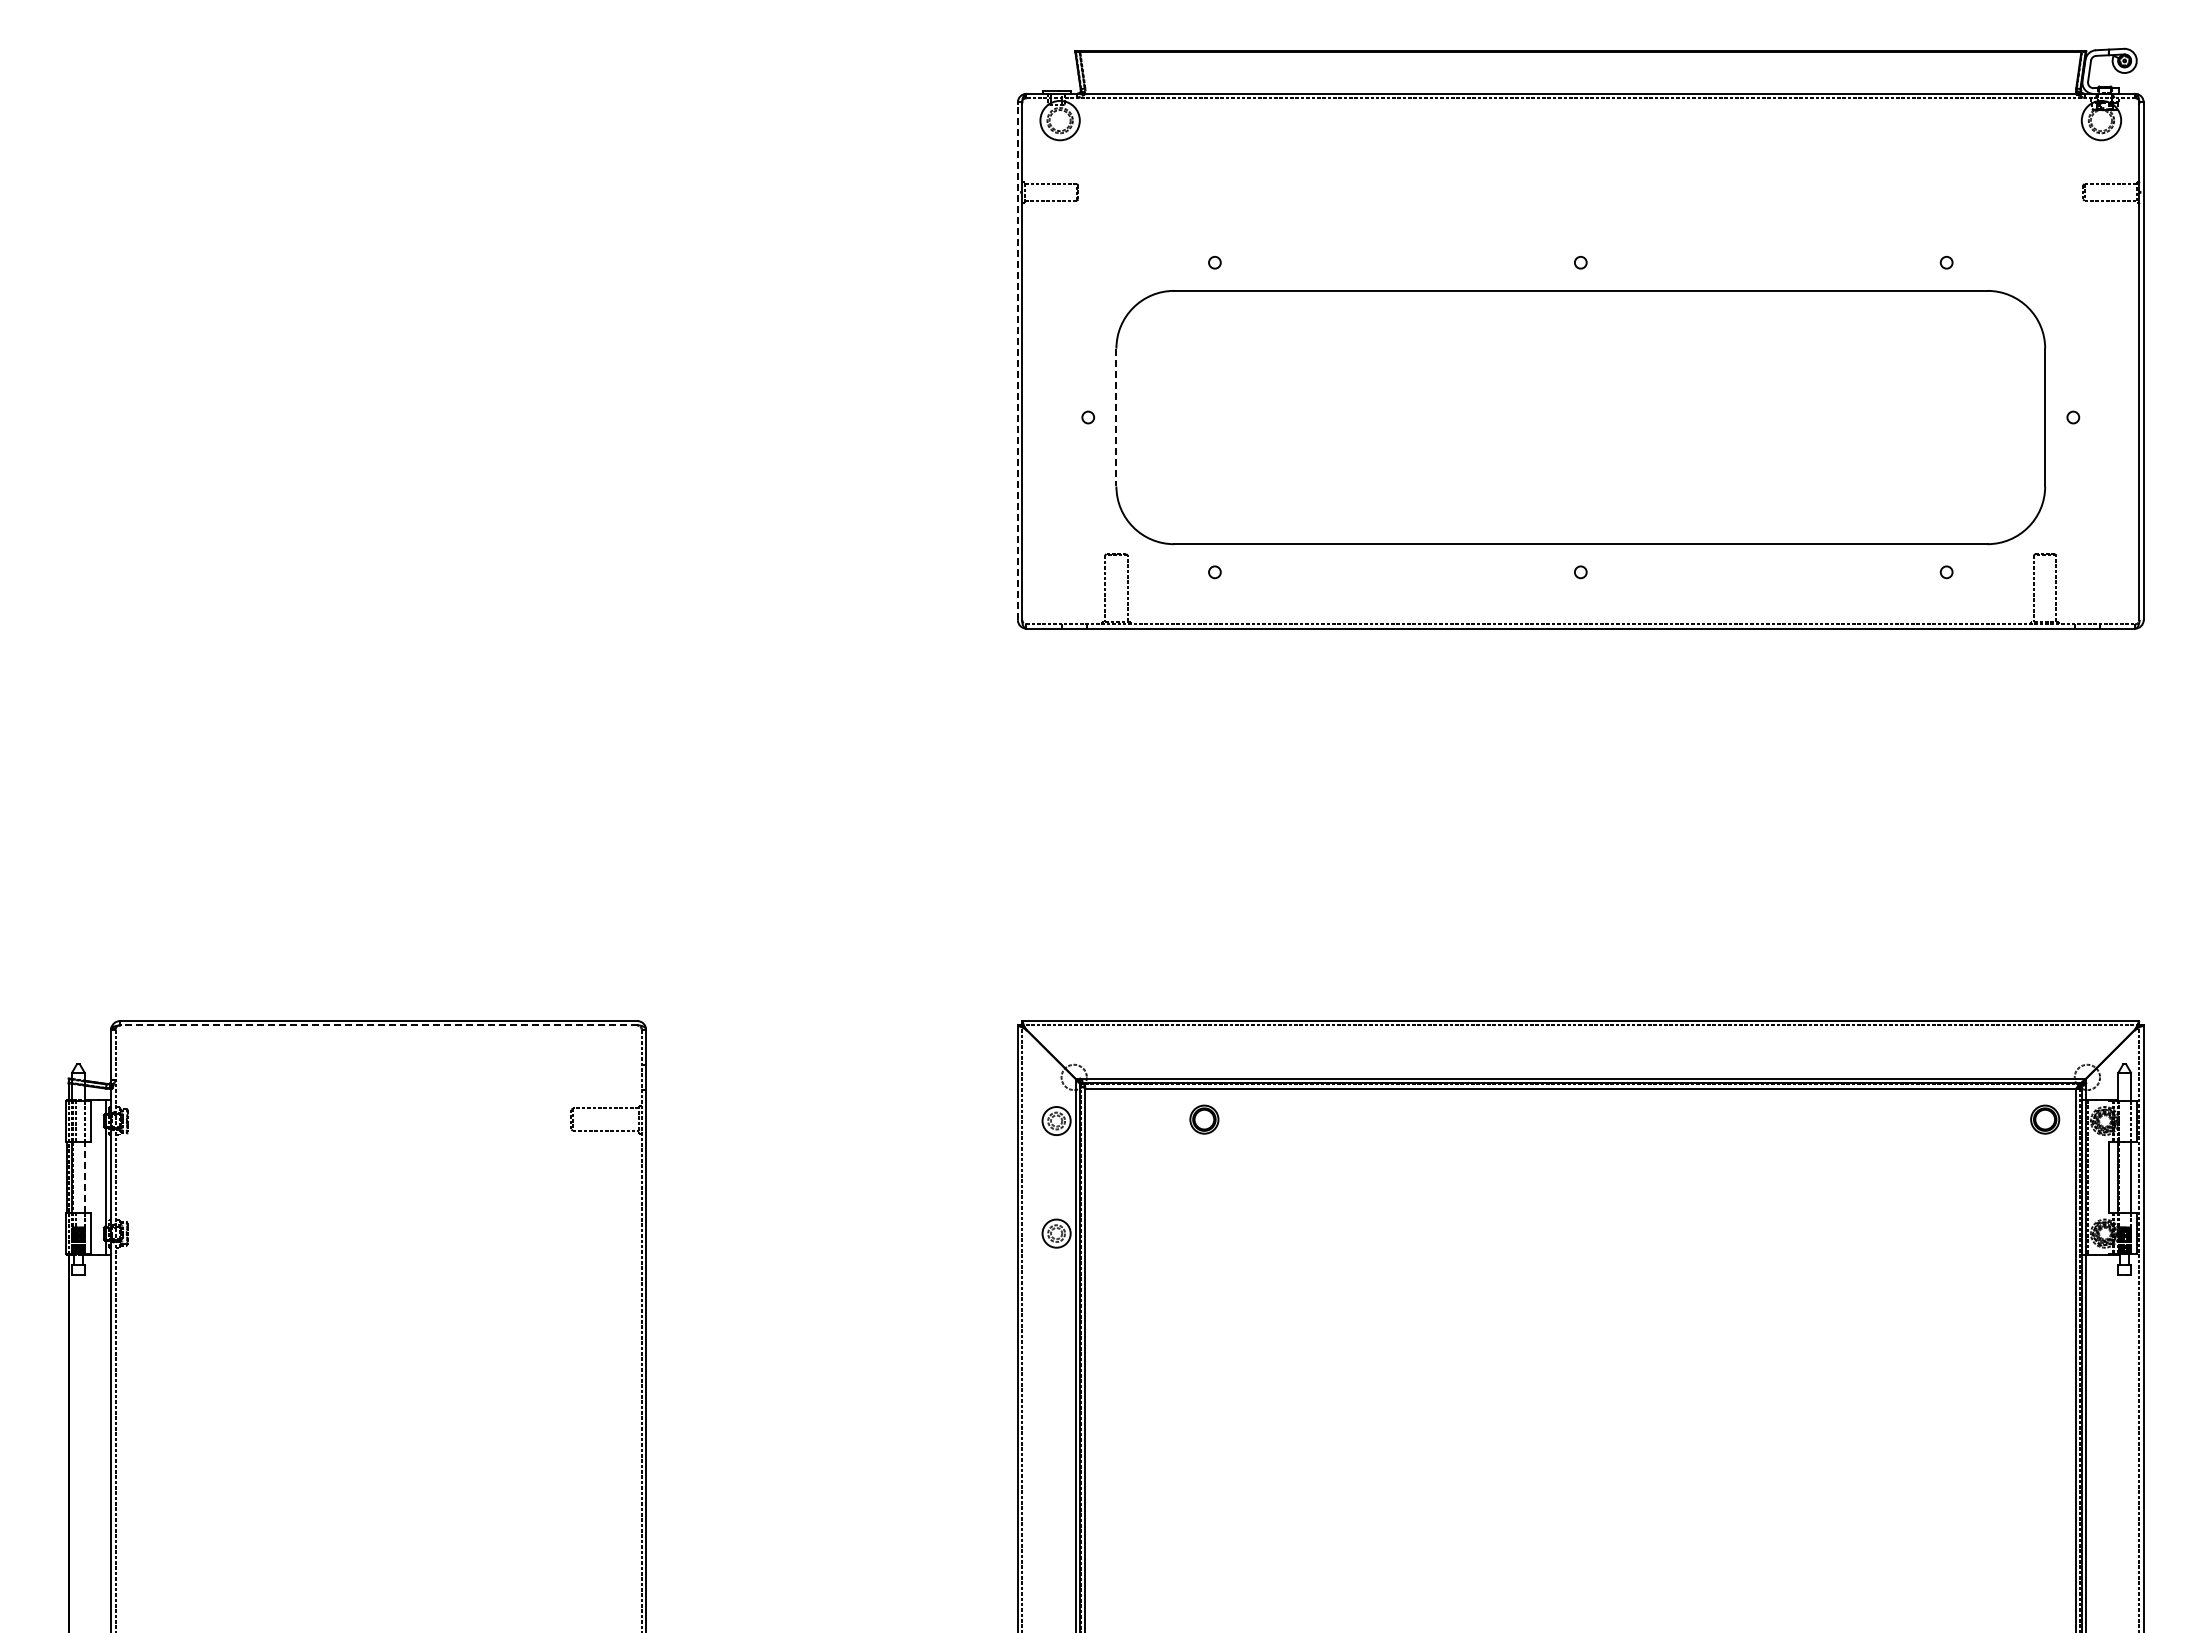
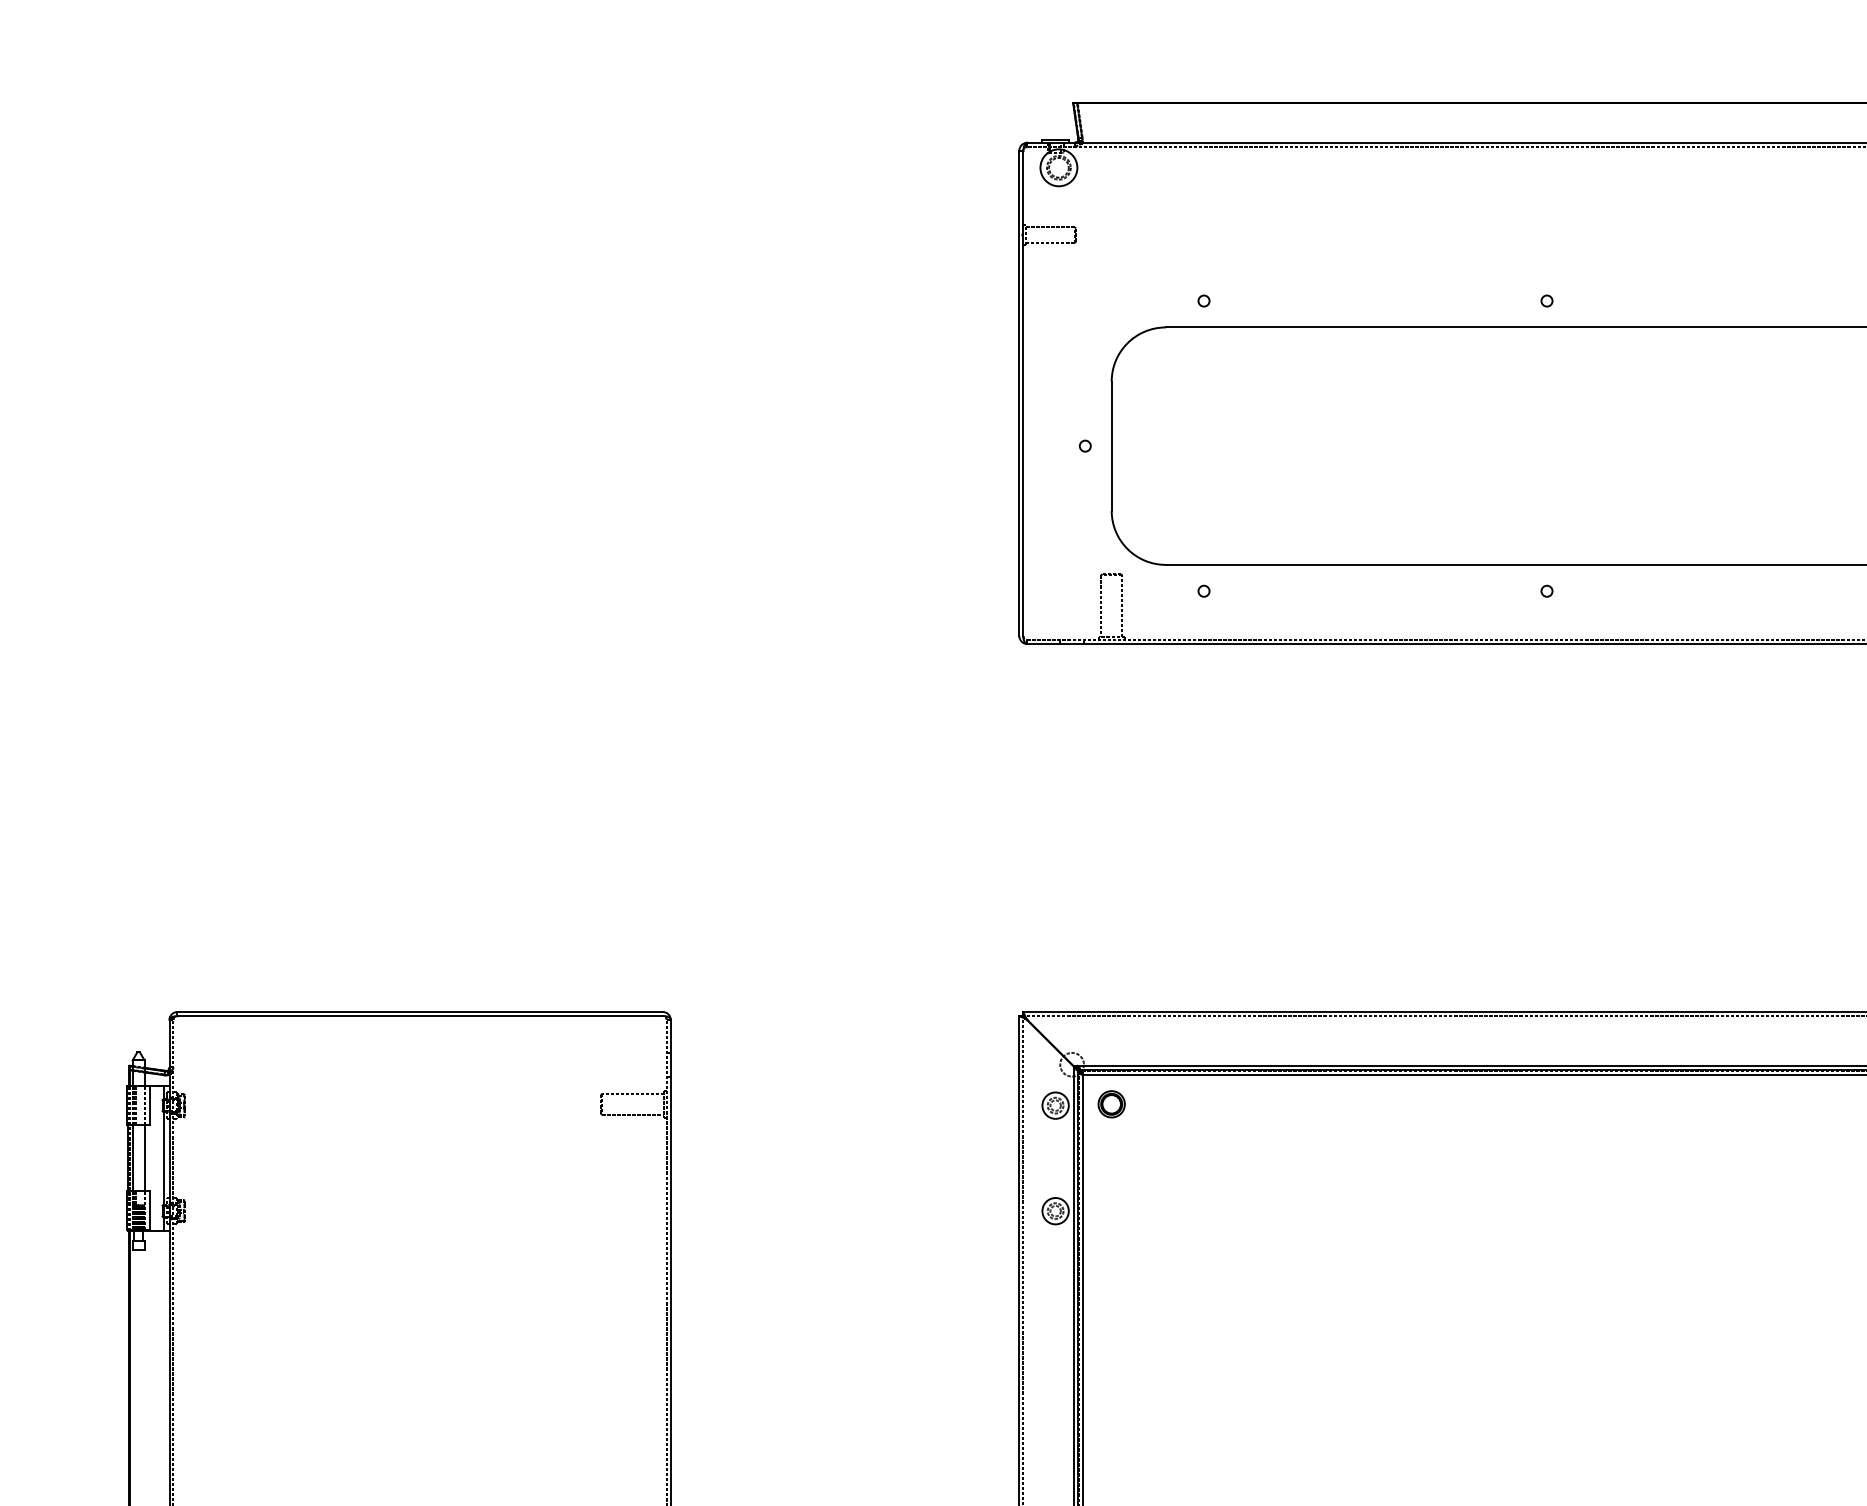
line: (1017, 361) -> (1018, 393), dashed -> solid
line: (1116, 417) -> (1111, 446), dashed -> solid
line: (378, 1025) -> (419, 1016), dashed -> solid
part: (1204, 1119) -> (1111, 1104), moved
line: (84, 1176) -> (144, 1157), dashed -> solid

